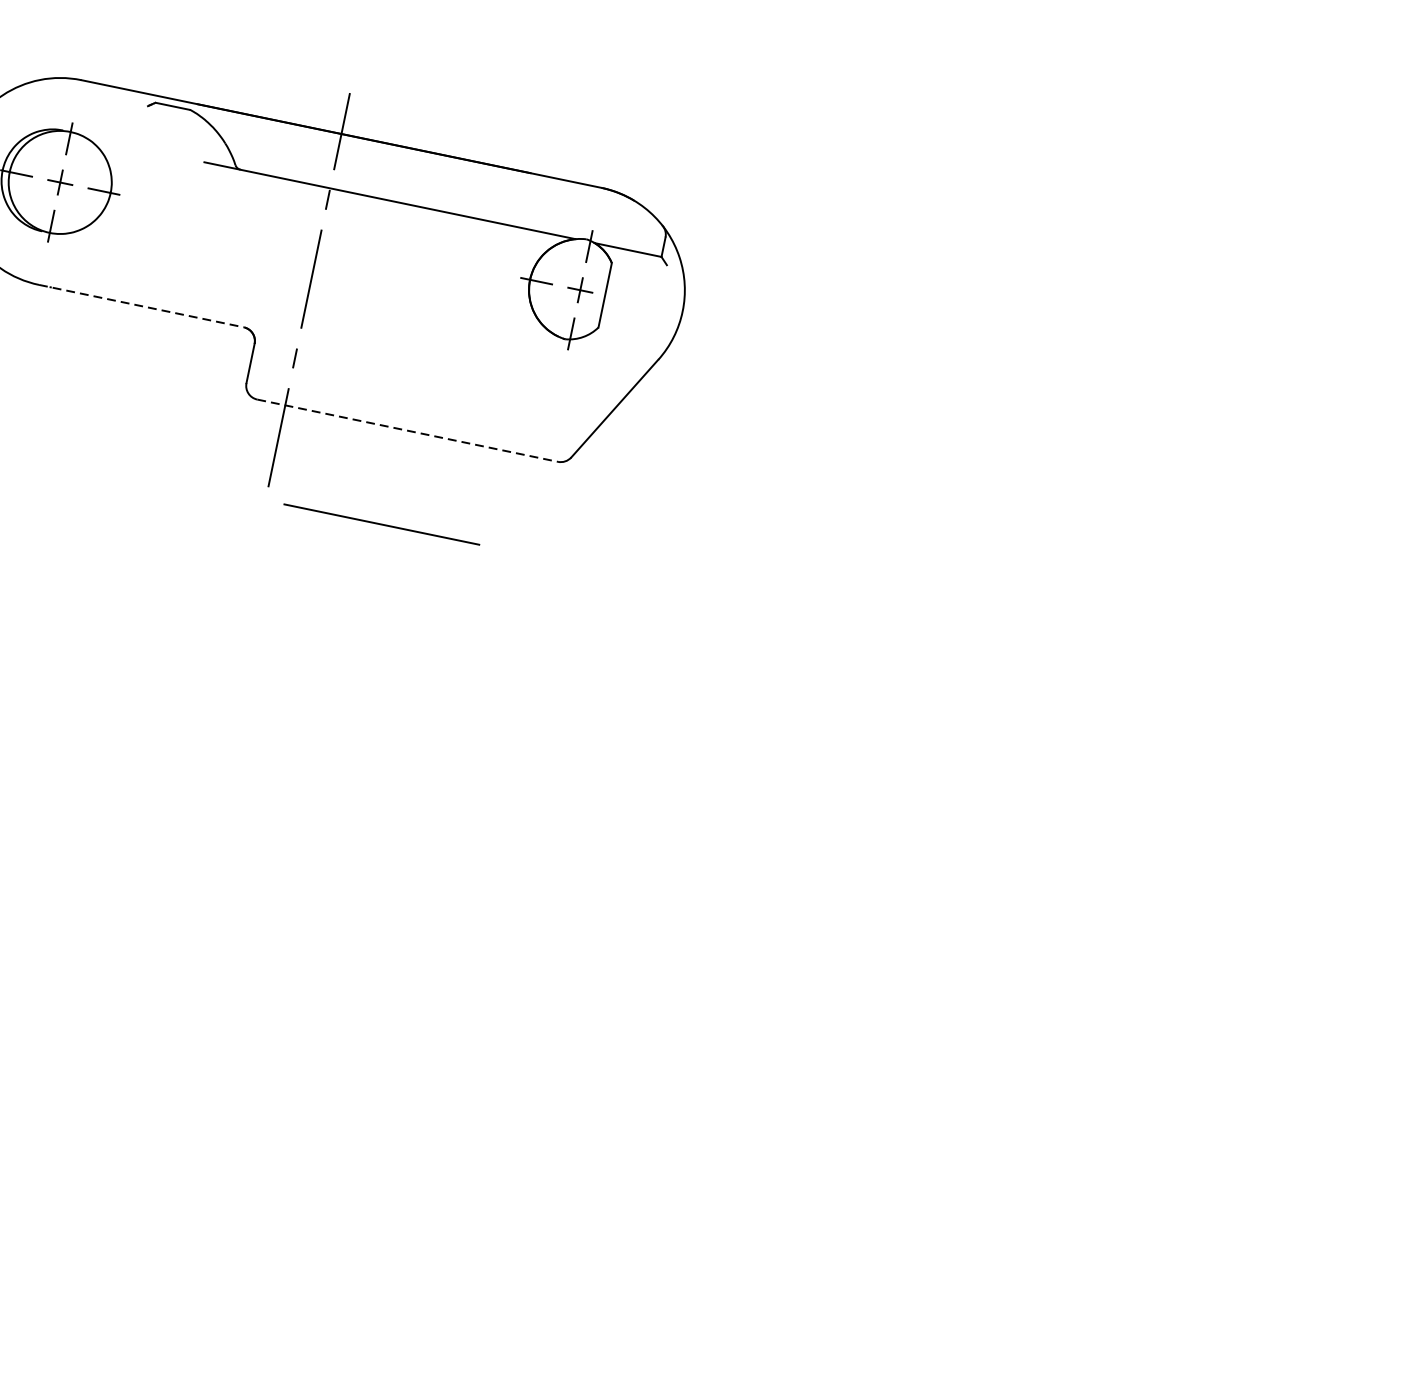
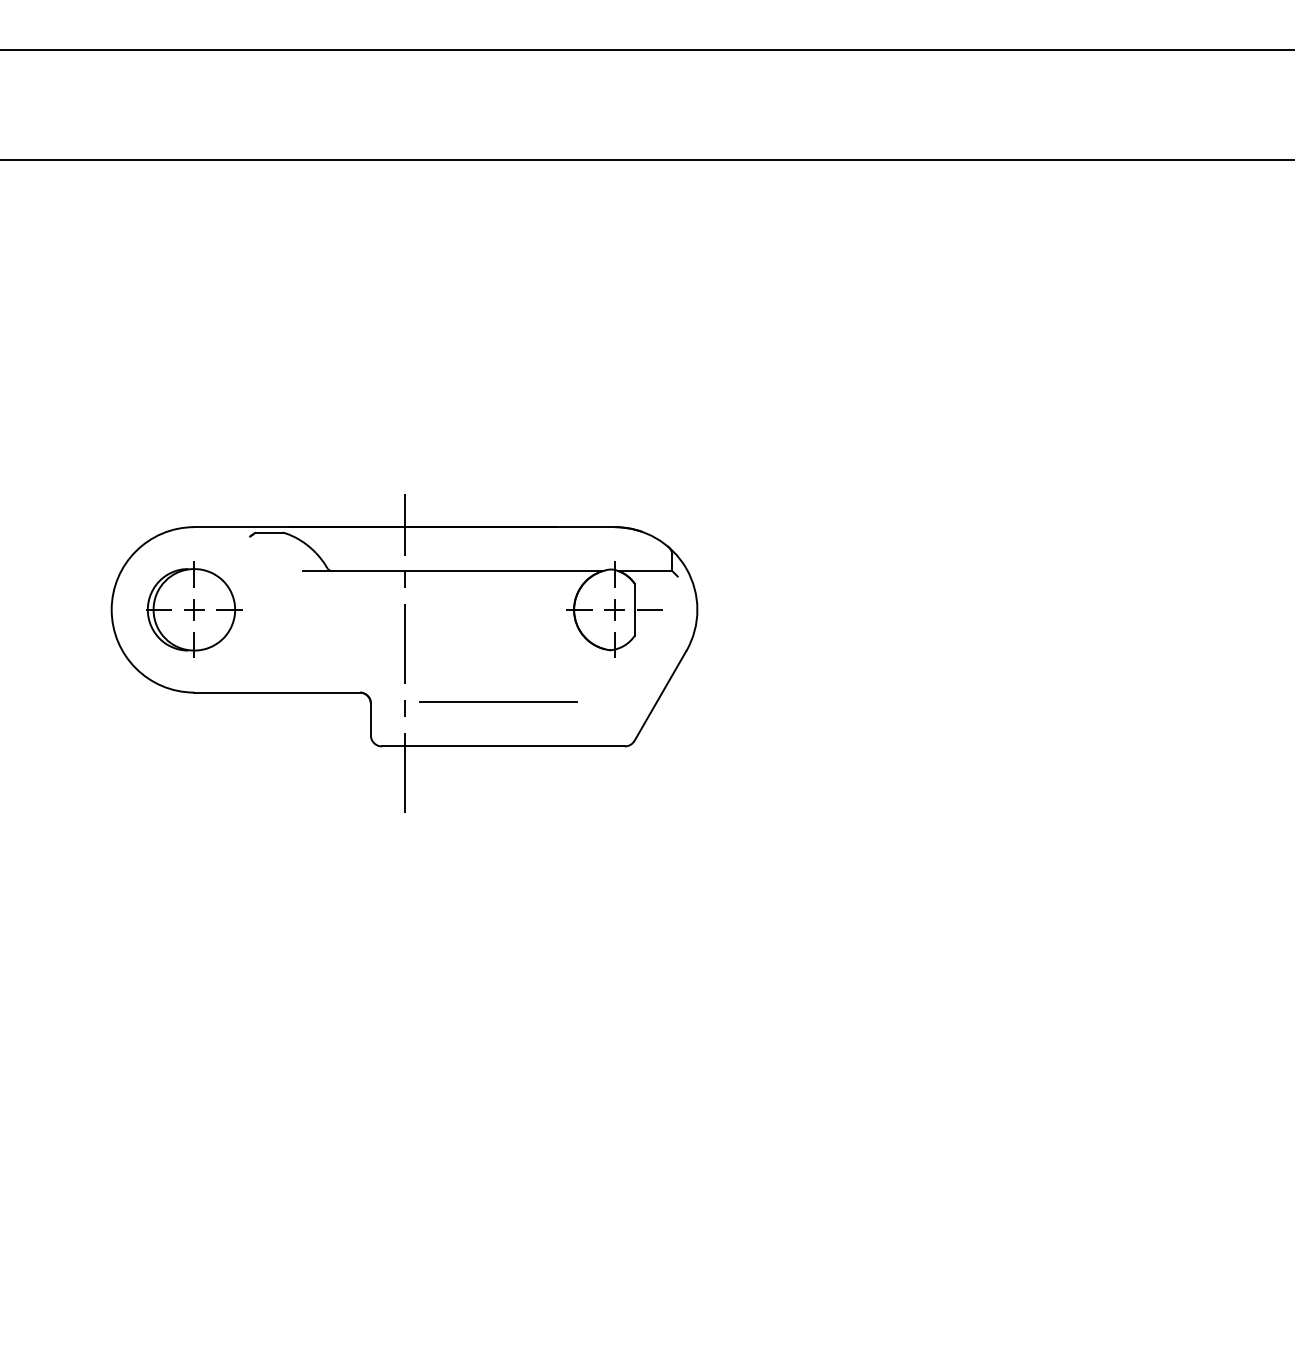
line: (623, 298) -> (649, 609), added
line: (141, 306) -> (277, 692), dashed -> solid
line: (407, 430) -> (503, 746), dashed -> solid
line: (382, 523) -> (498, 701), moved

